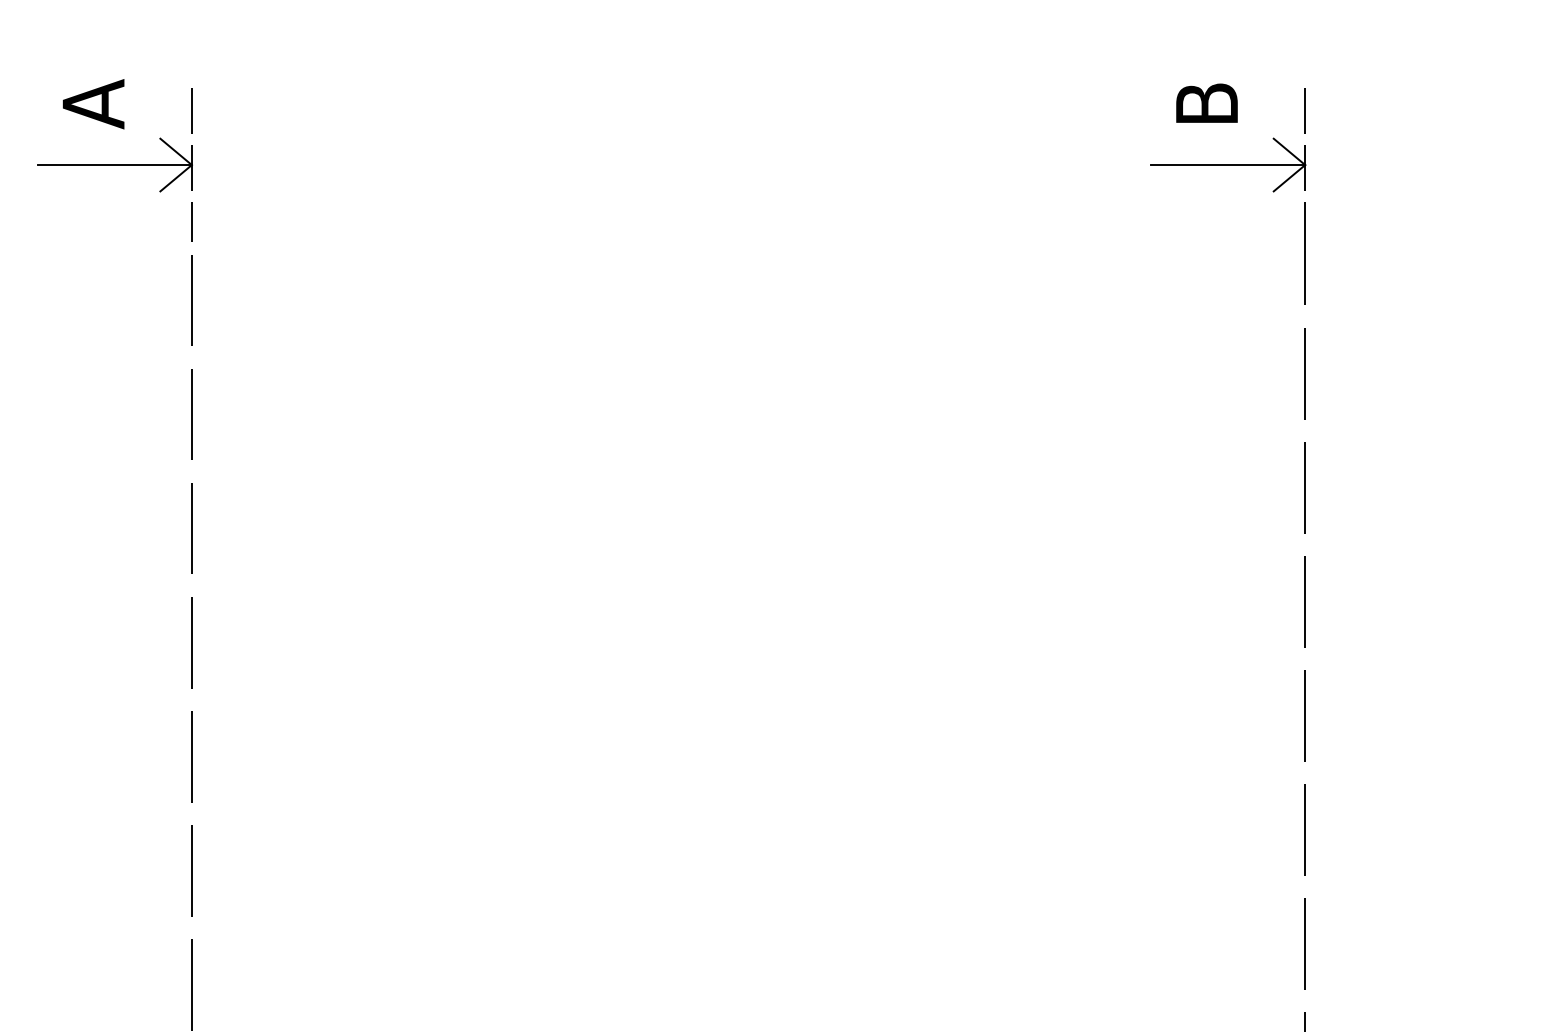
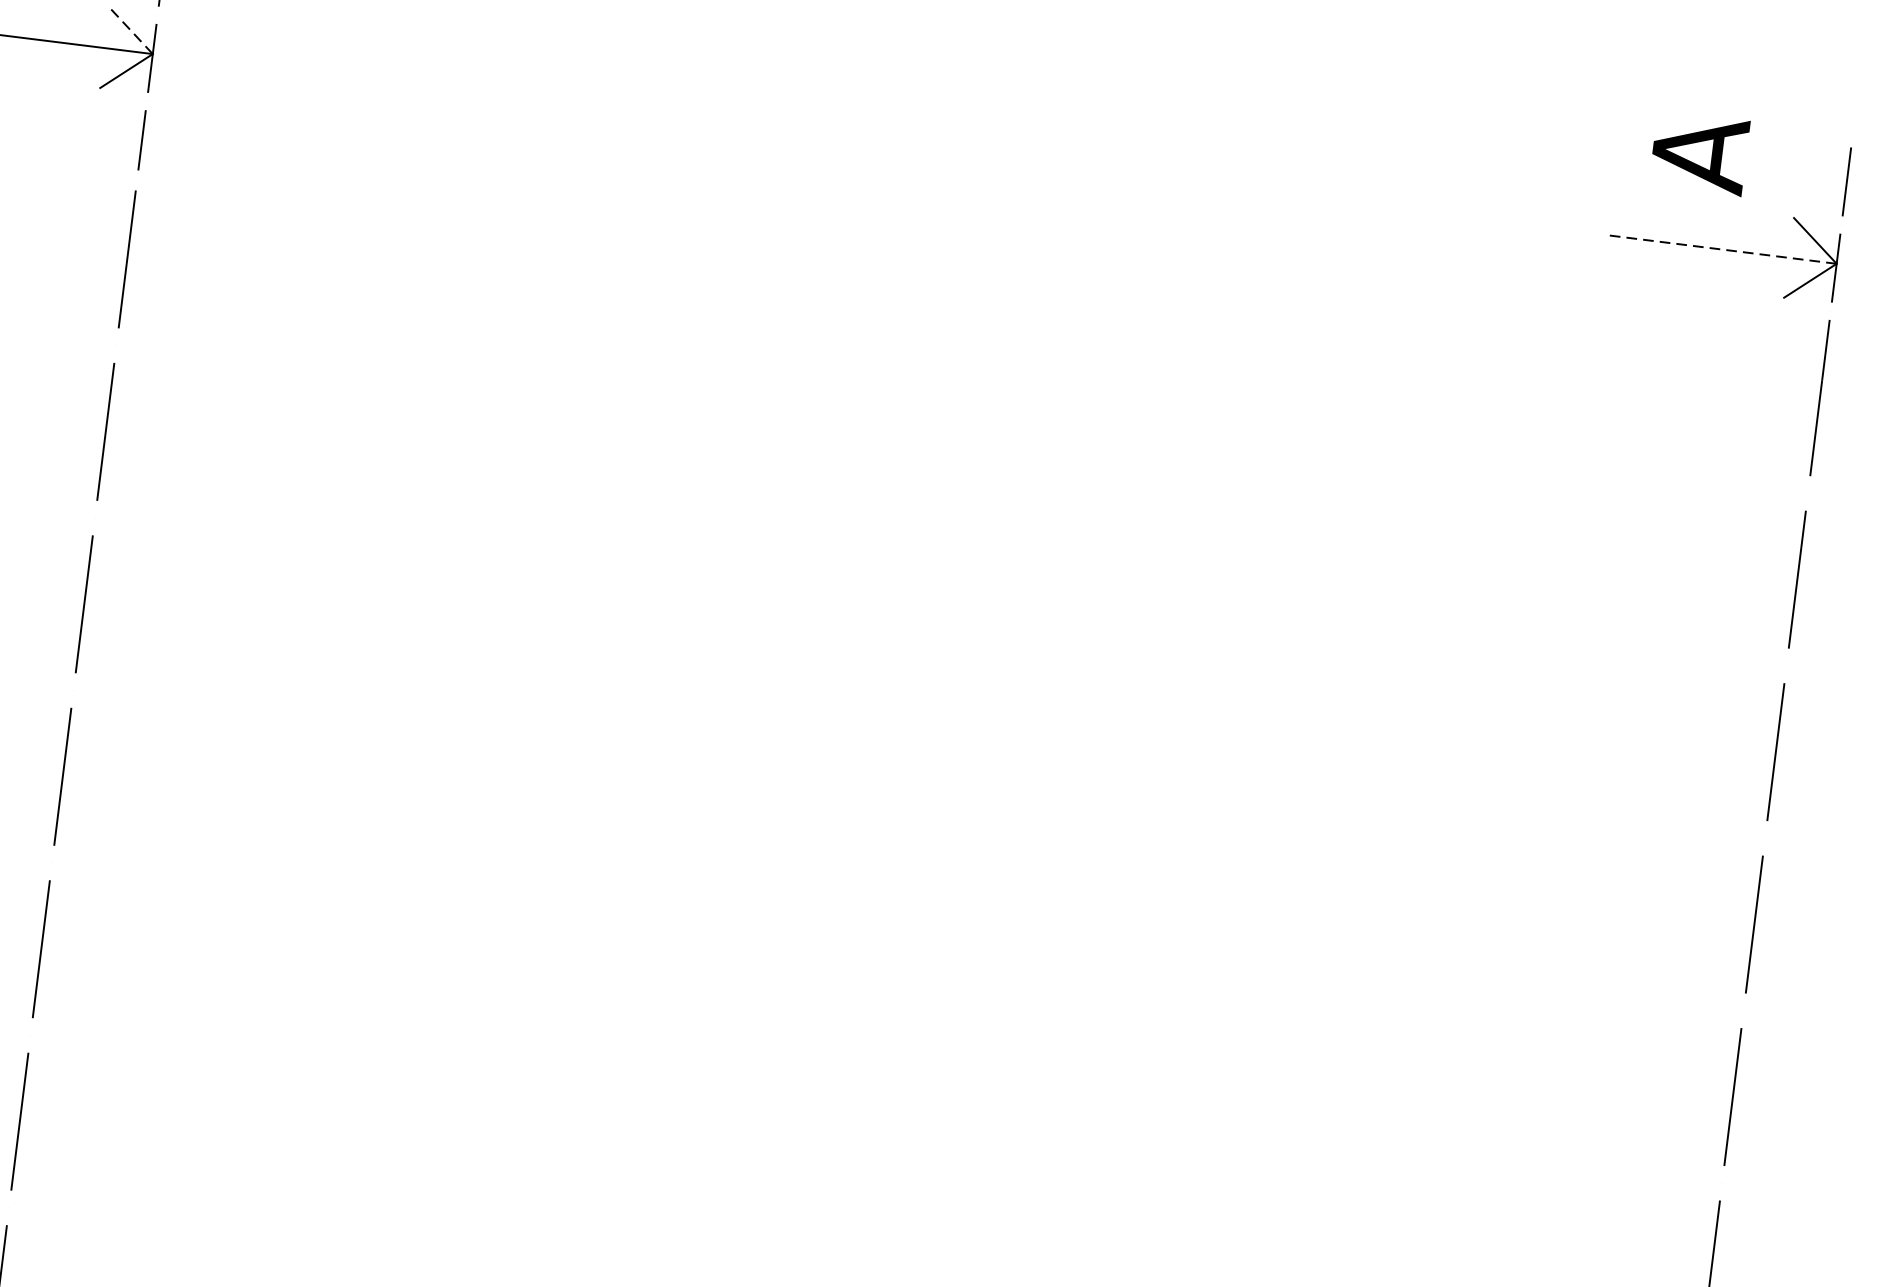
text: (1206, 104) -> (1698, 153), B -> A
line: (176, 151) -> (132, 30), solid -> dashed
line: (1228, 165) -> (1720, 250), solid -> dashed

